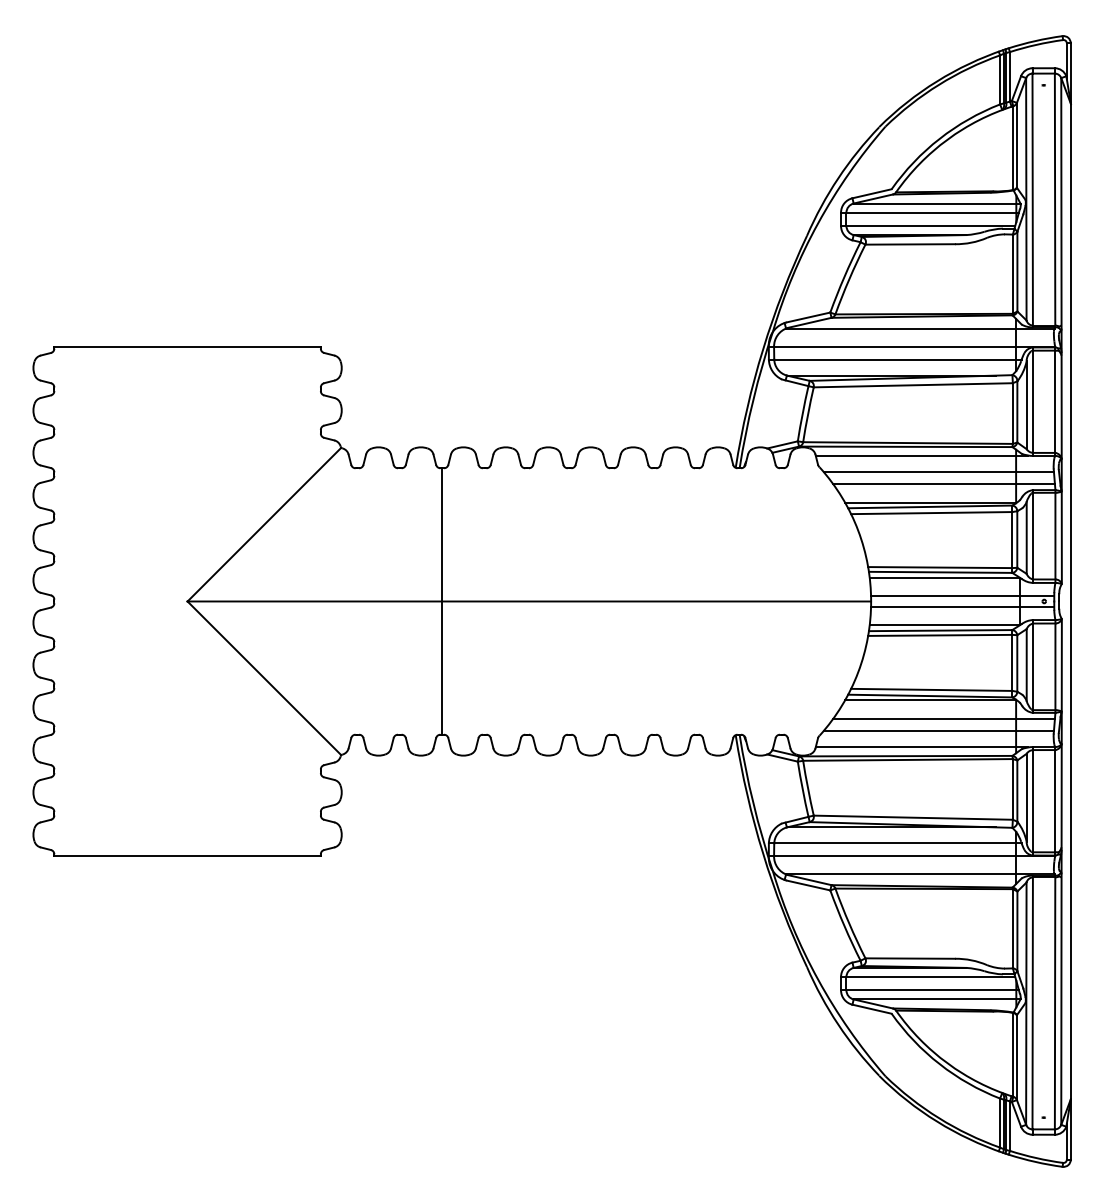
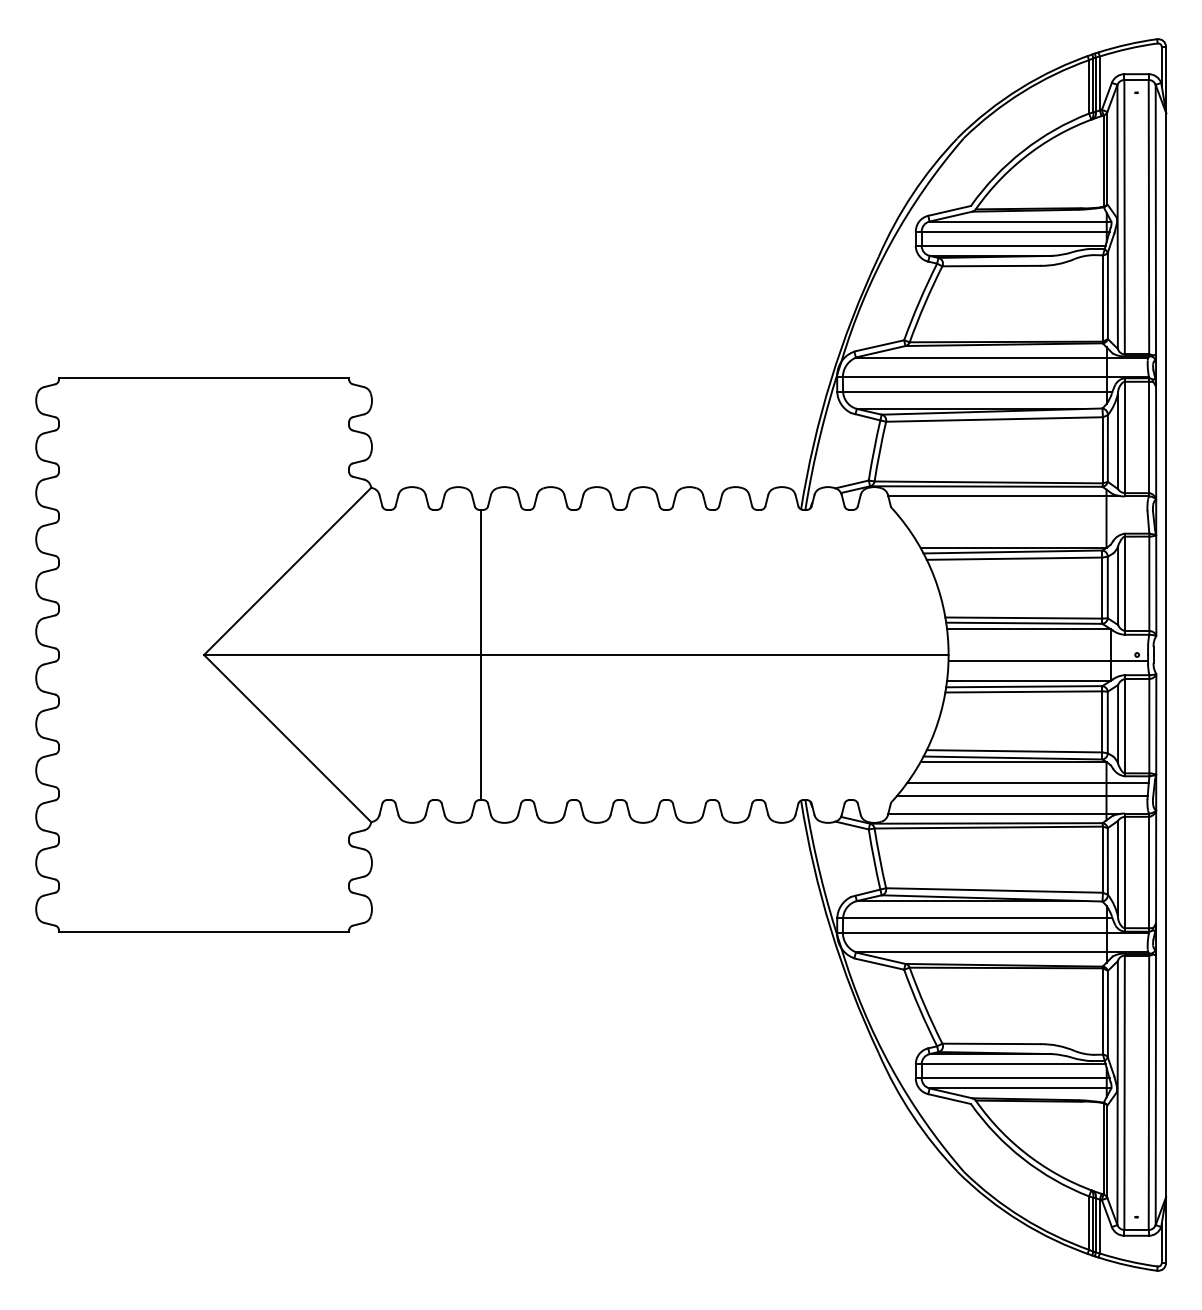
line: (938, 471) -> (1021, 513), removed
line: (943, 483) -> (1027, 526), removed
line: (962, 595) -> (1048, 648), removed

